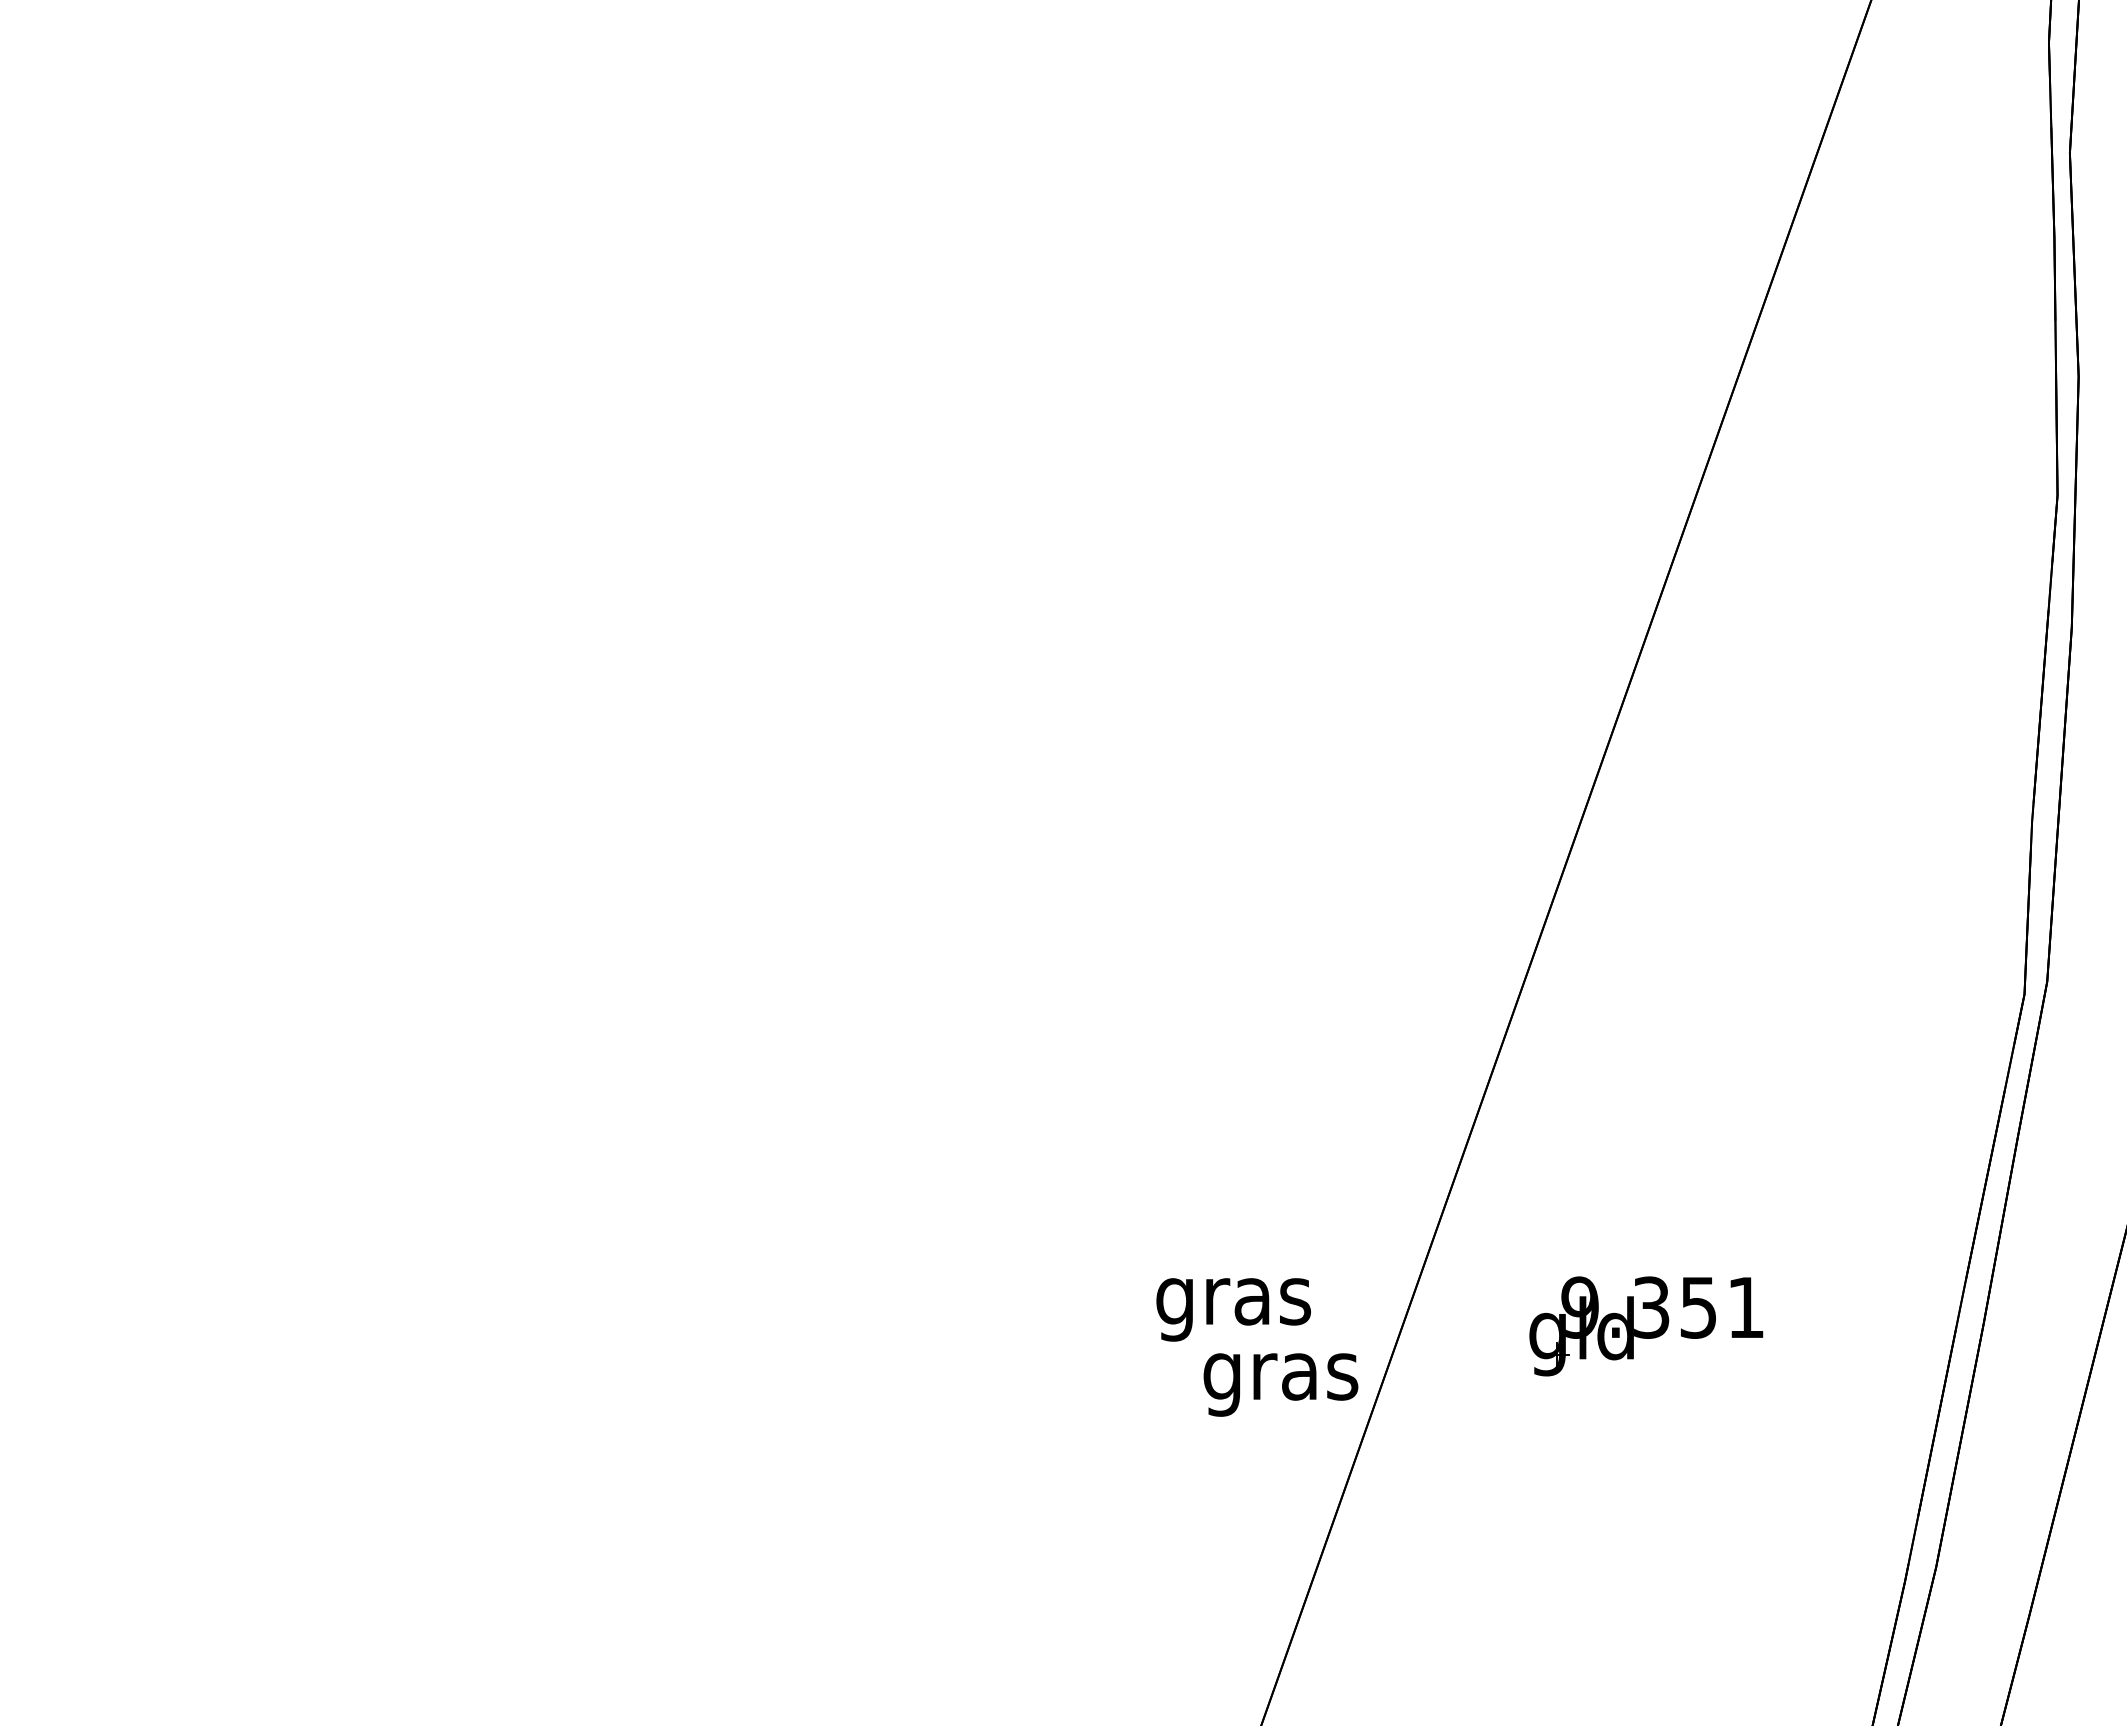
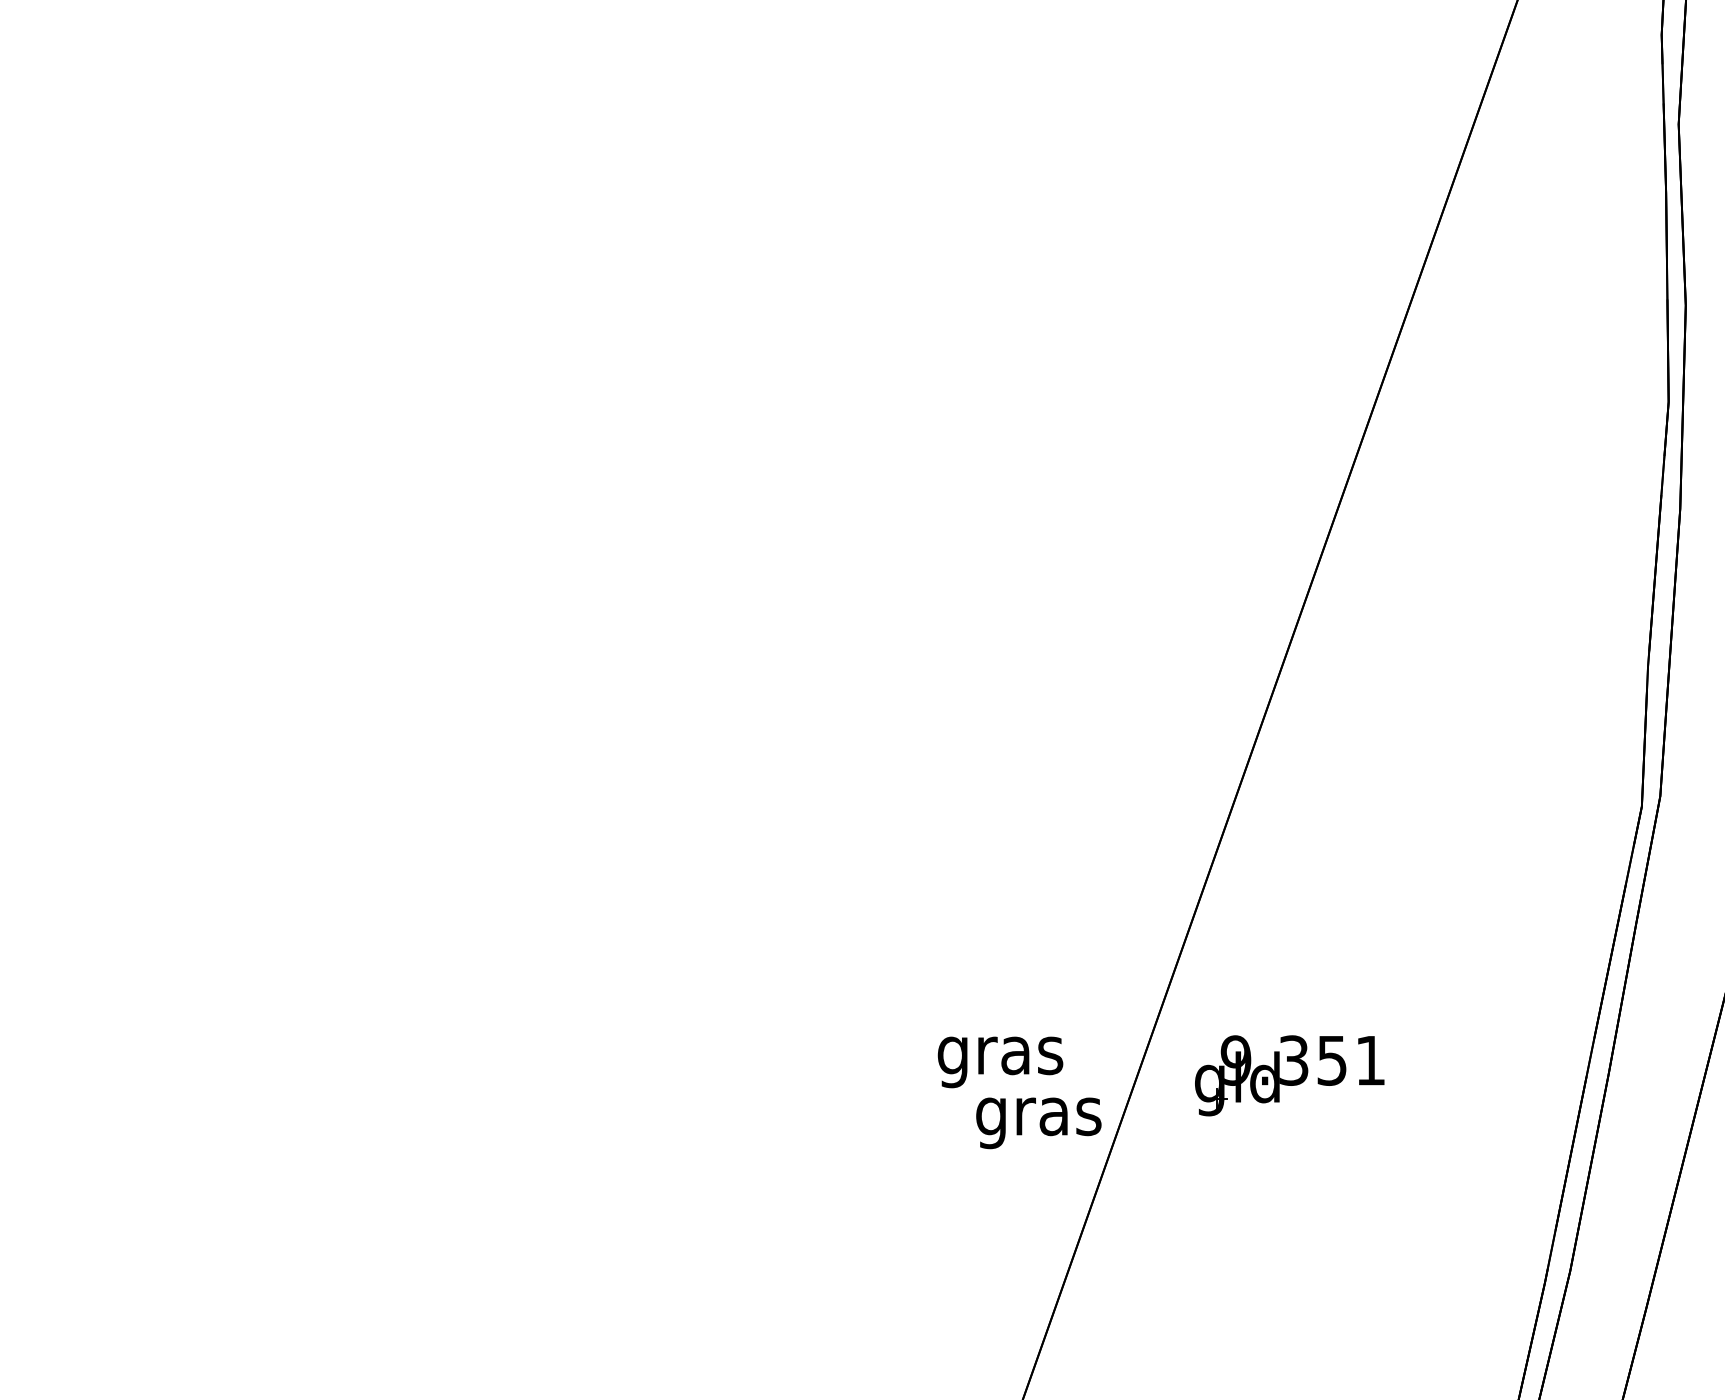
part: (1646, 1326) -> (1289, 1075), moved

